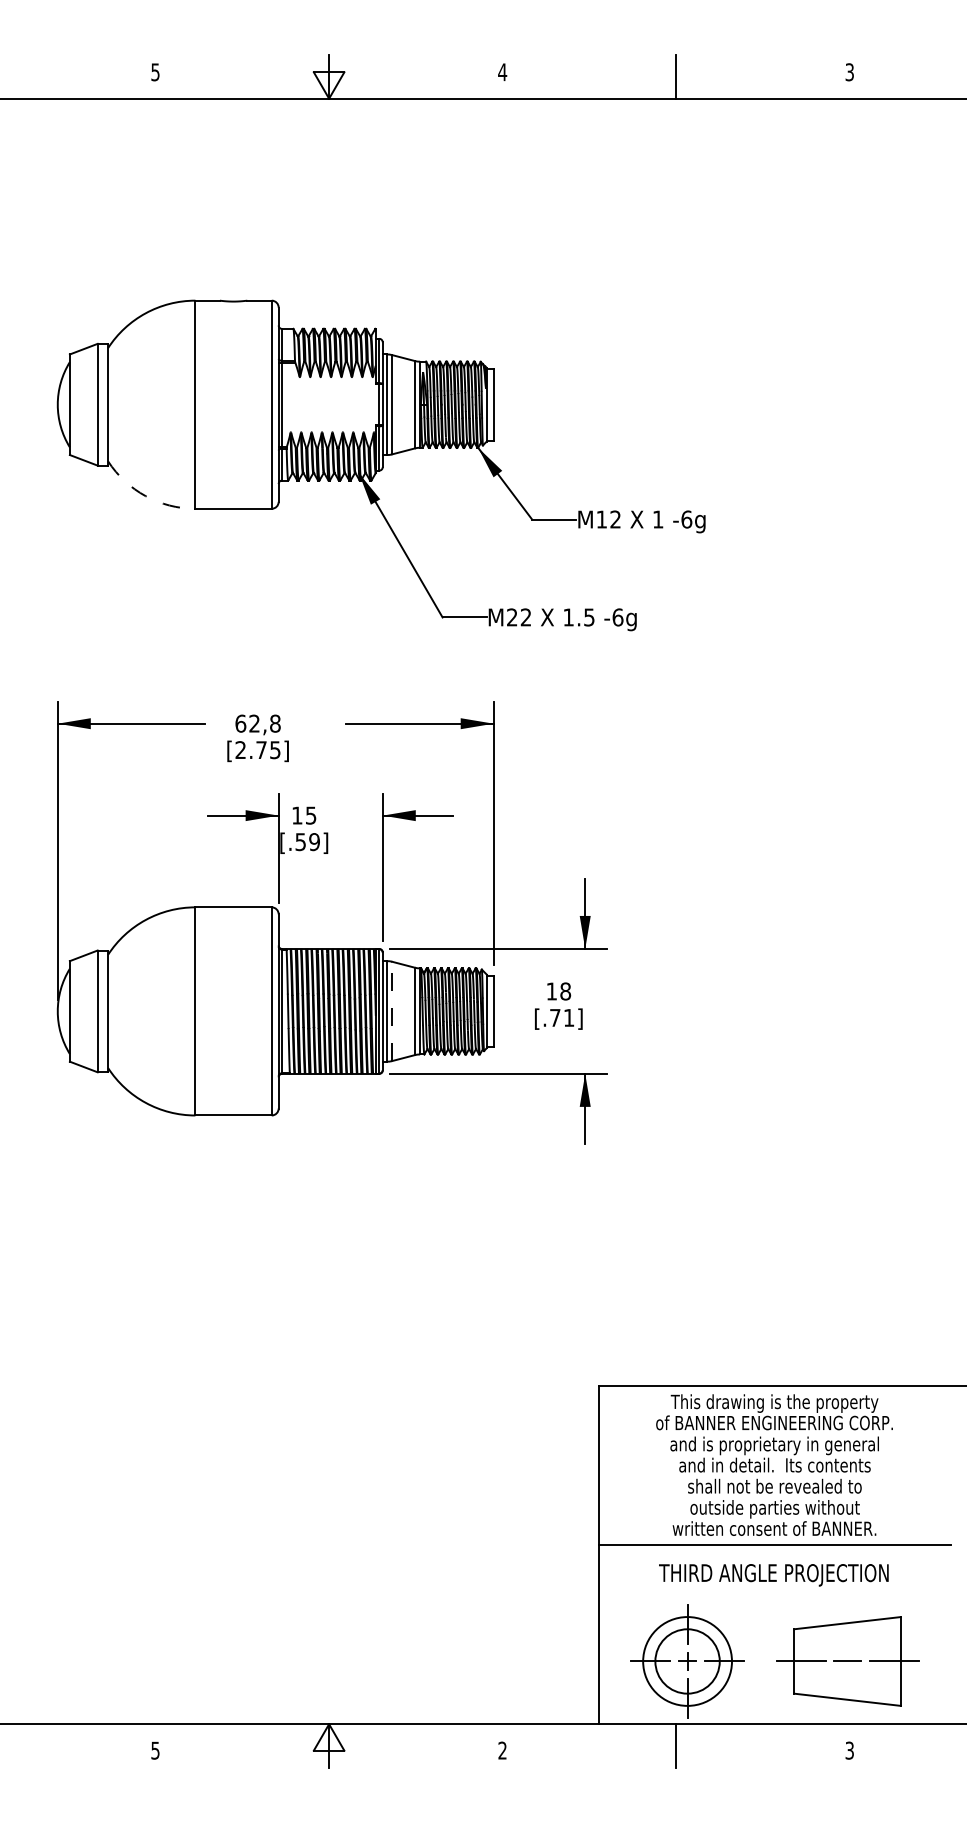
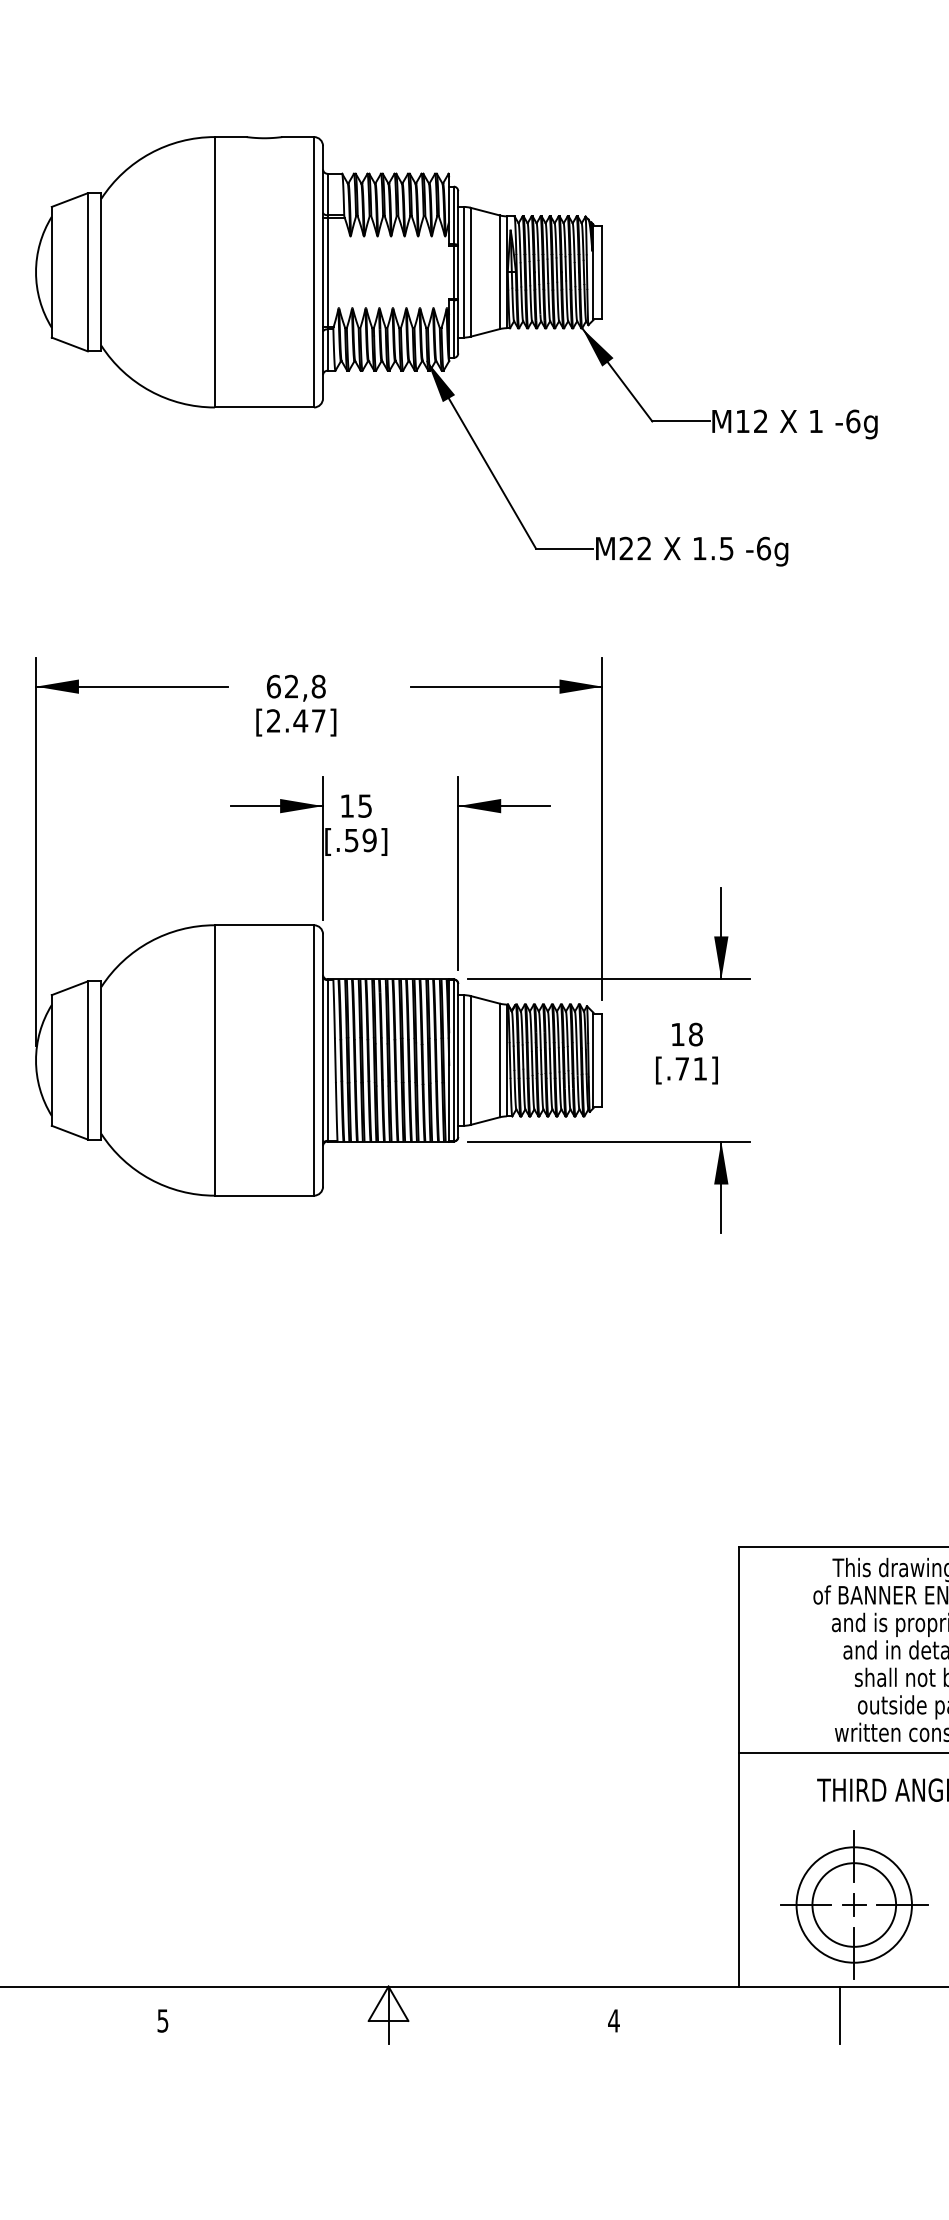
arc: (145, 496) -> (149, 391), dashed -> solid
text: (267, 750) -> (308, 721), [2.75] -> [2.47]
line: (392, 1011) -> (470, 1060), dashed -> solid
text: (502, 1750) -> (613, 2020), 2 -> 4

